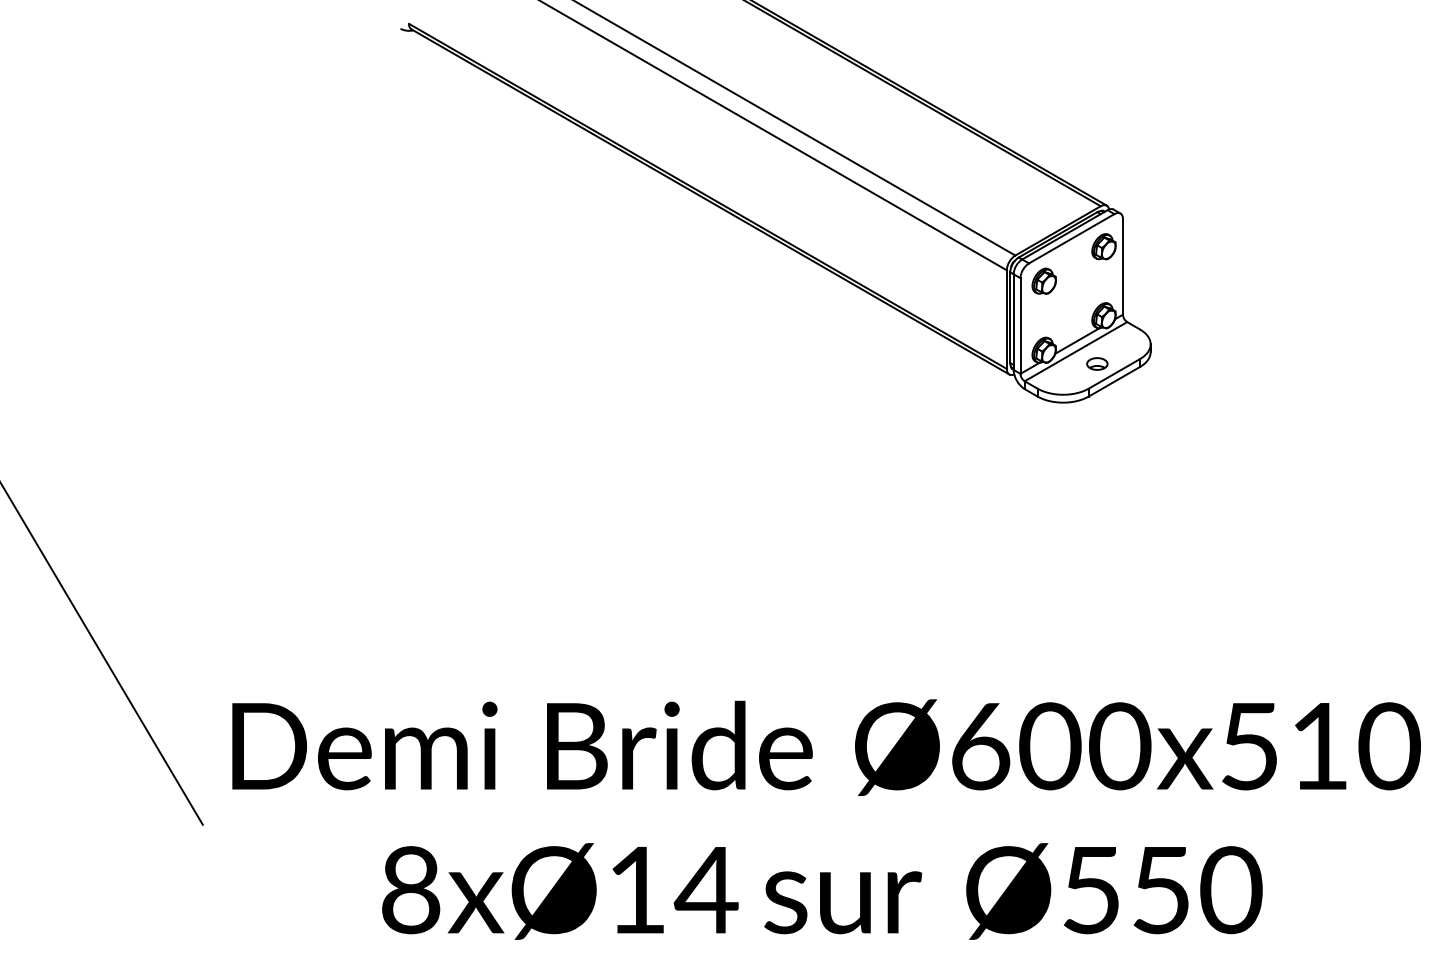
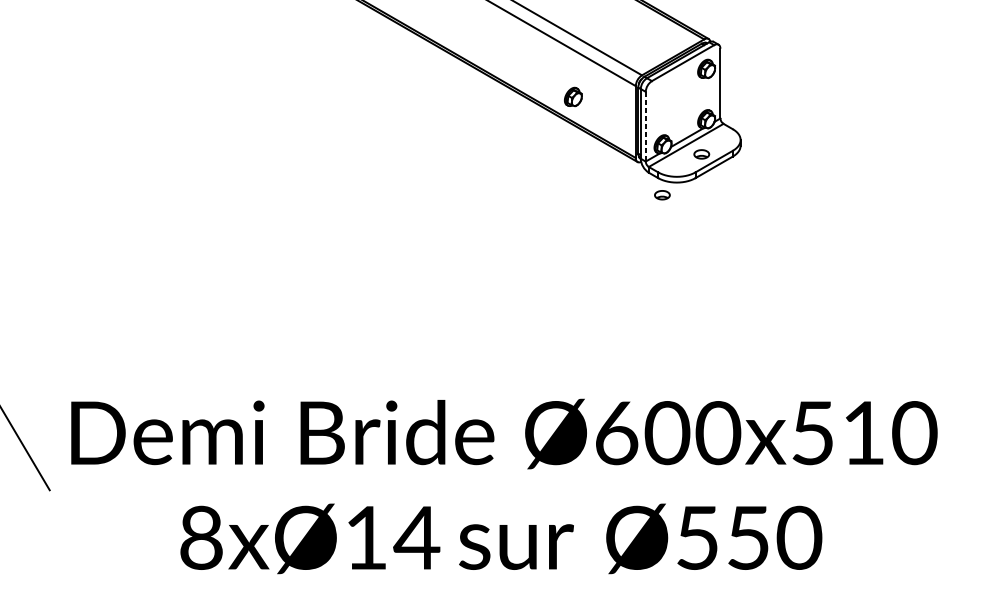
part: (1043, 280) -> (572, 96), moved
line: (1020, 326) -> (645, 127), solid -> dashed
part: (1043, 419) -> (662, 194), added

